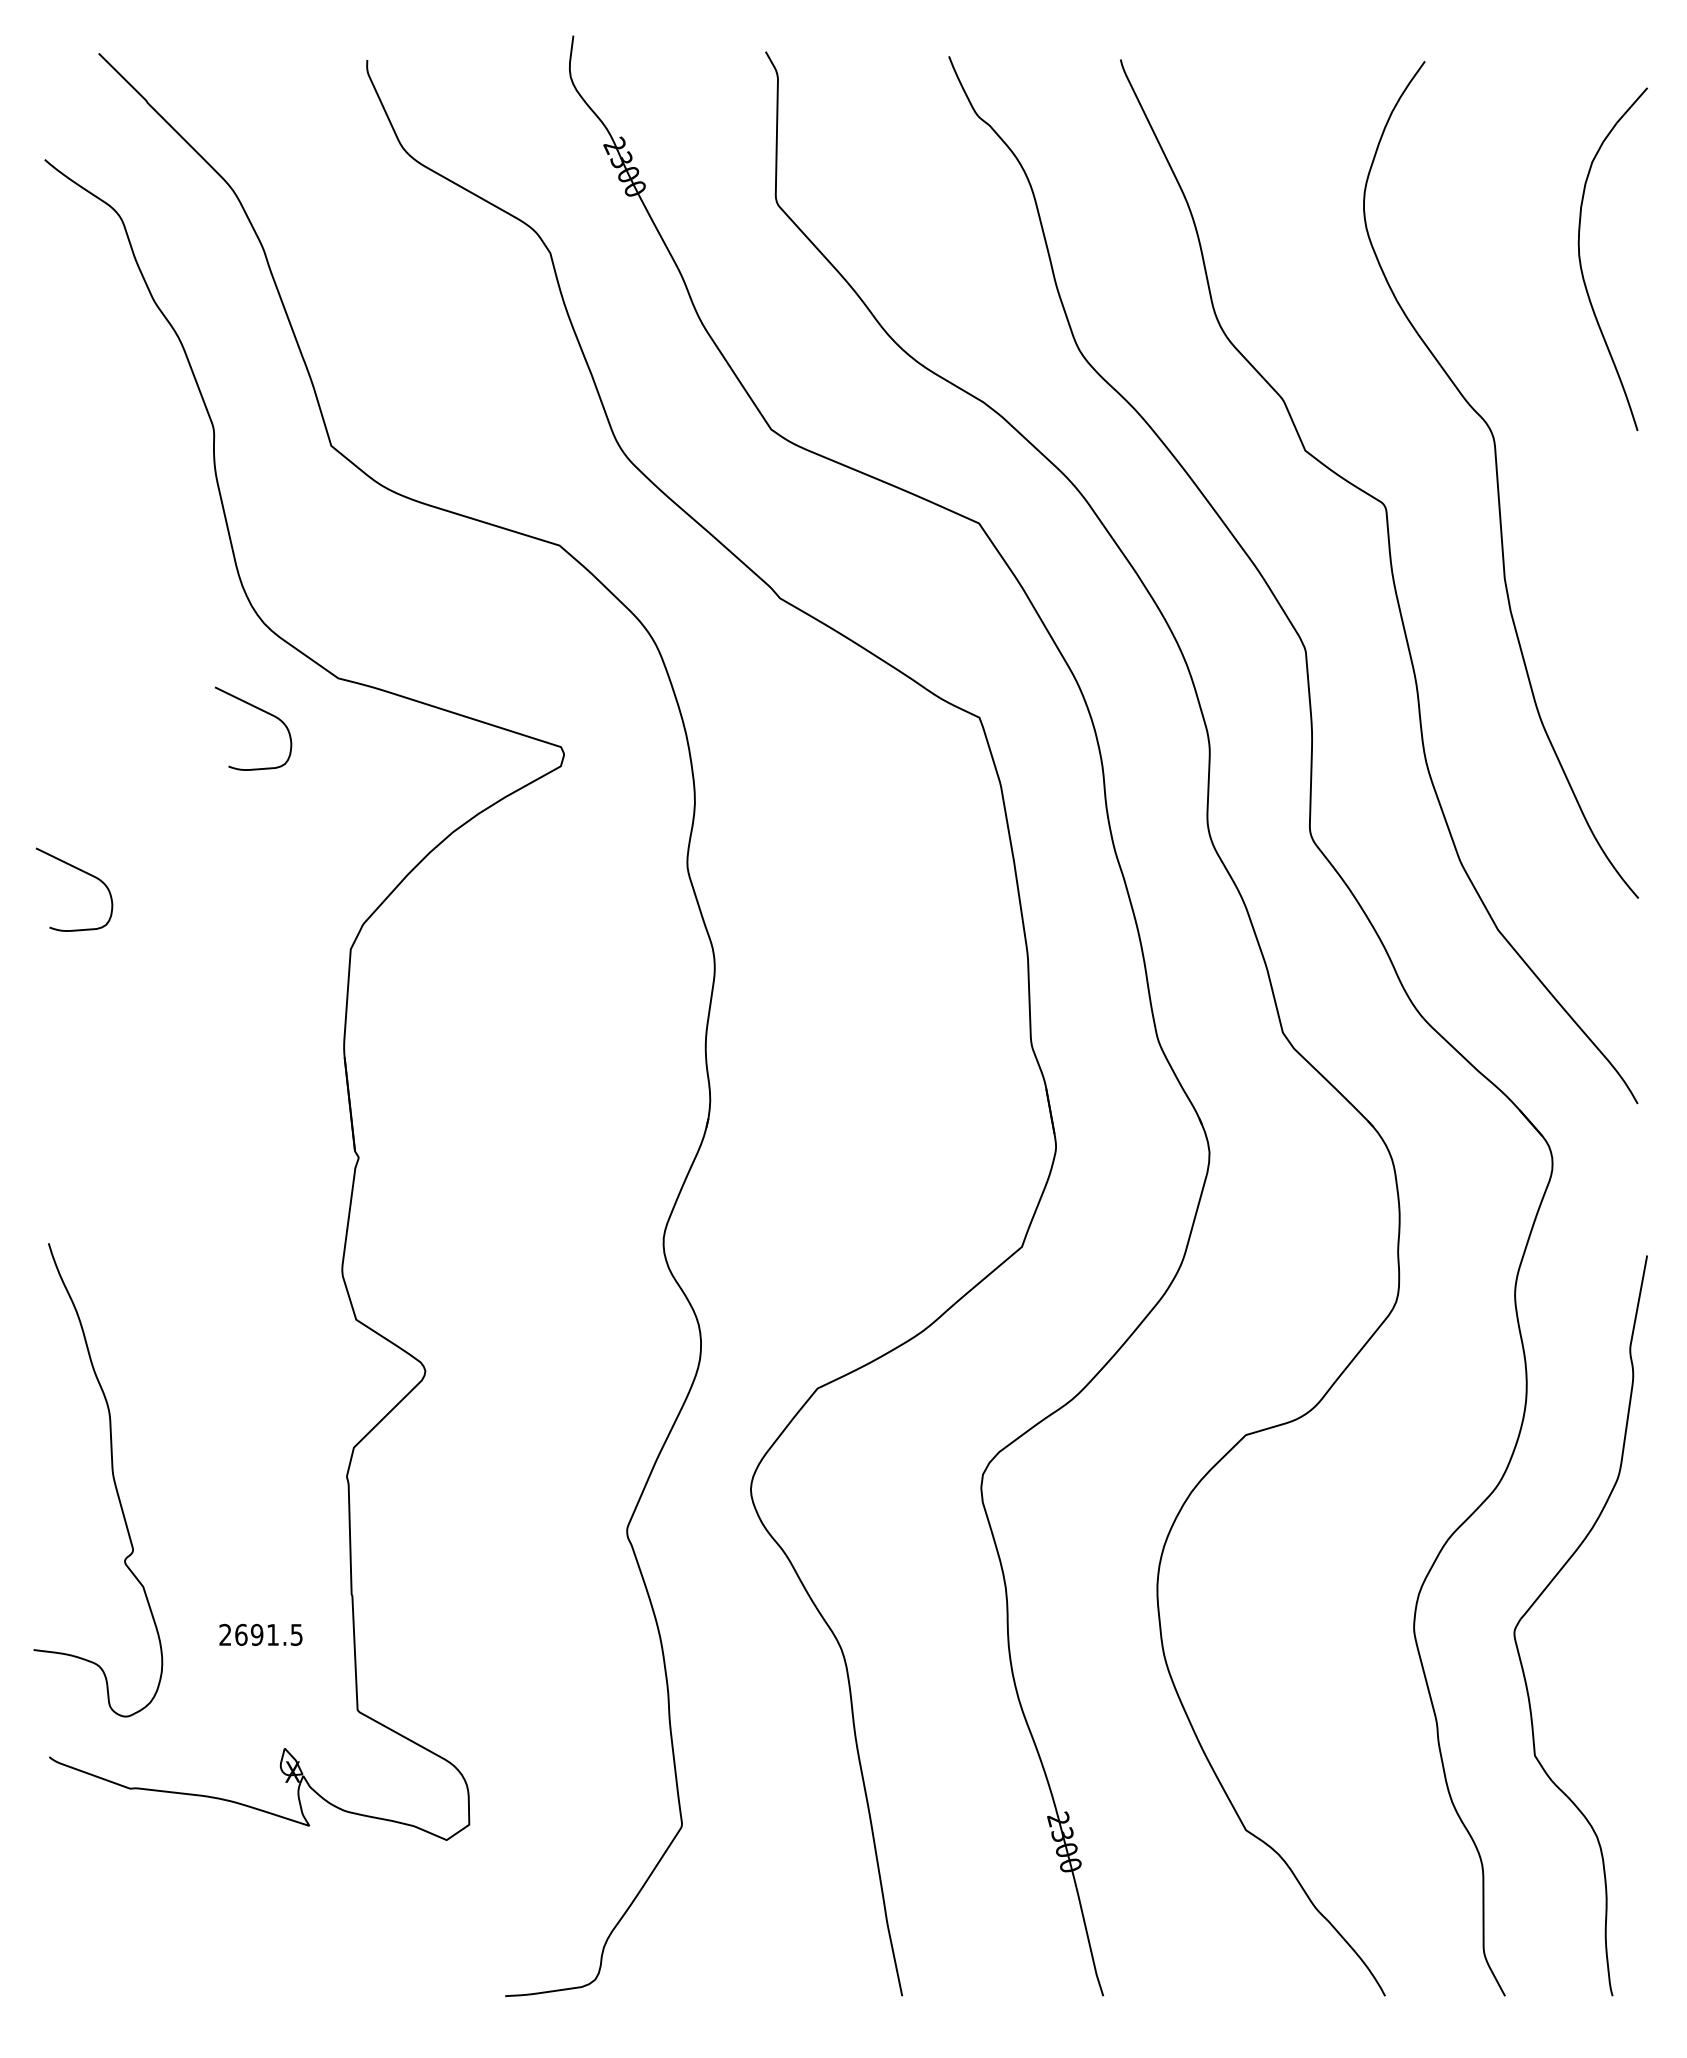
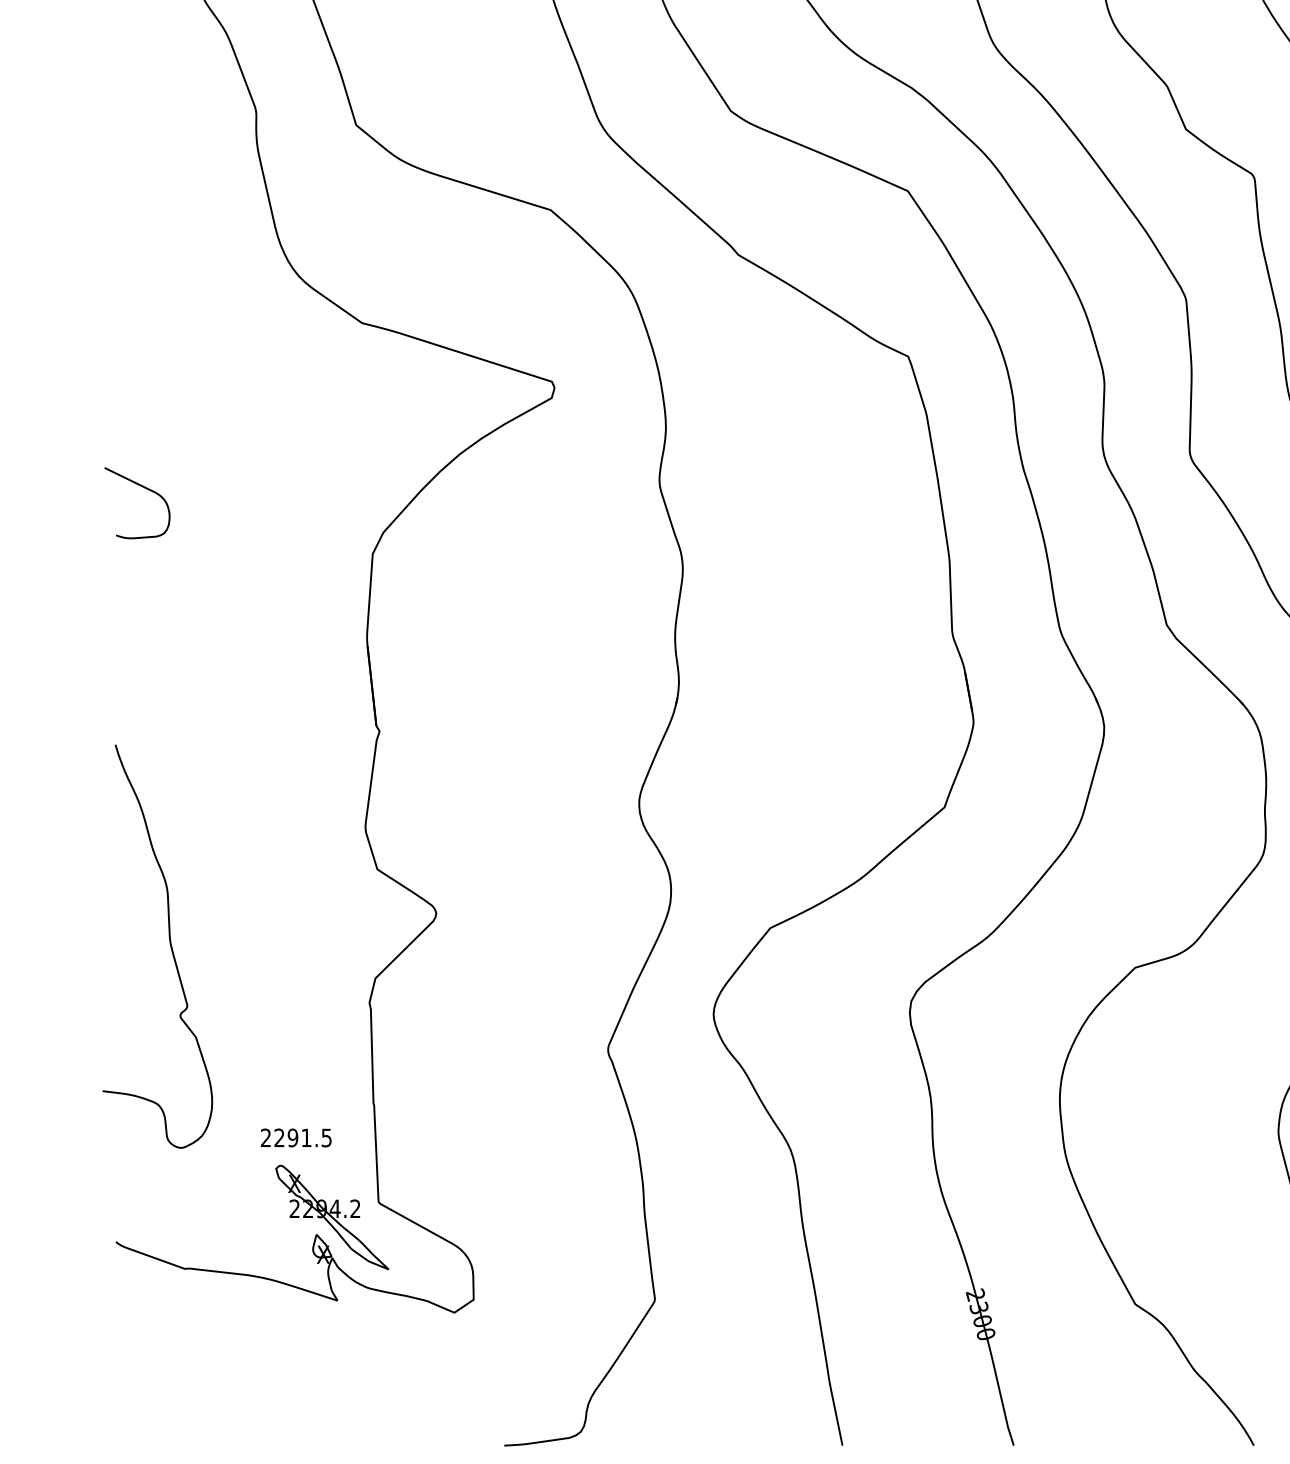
curve: (262, 711) -> (297, 351), removed
curve: (112, 1477) -> (169, 944), moved
text: (241, 1634) -> (279, 1137), 2691.5 -> 2291.5
part: (302, 1727) -> (331, 1216), added

